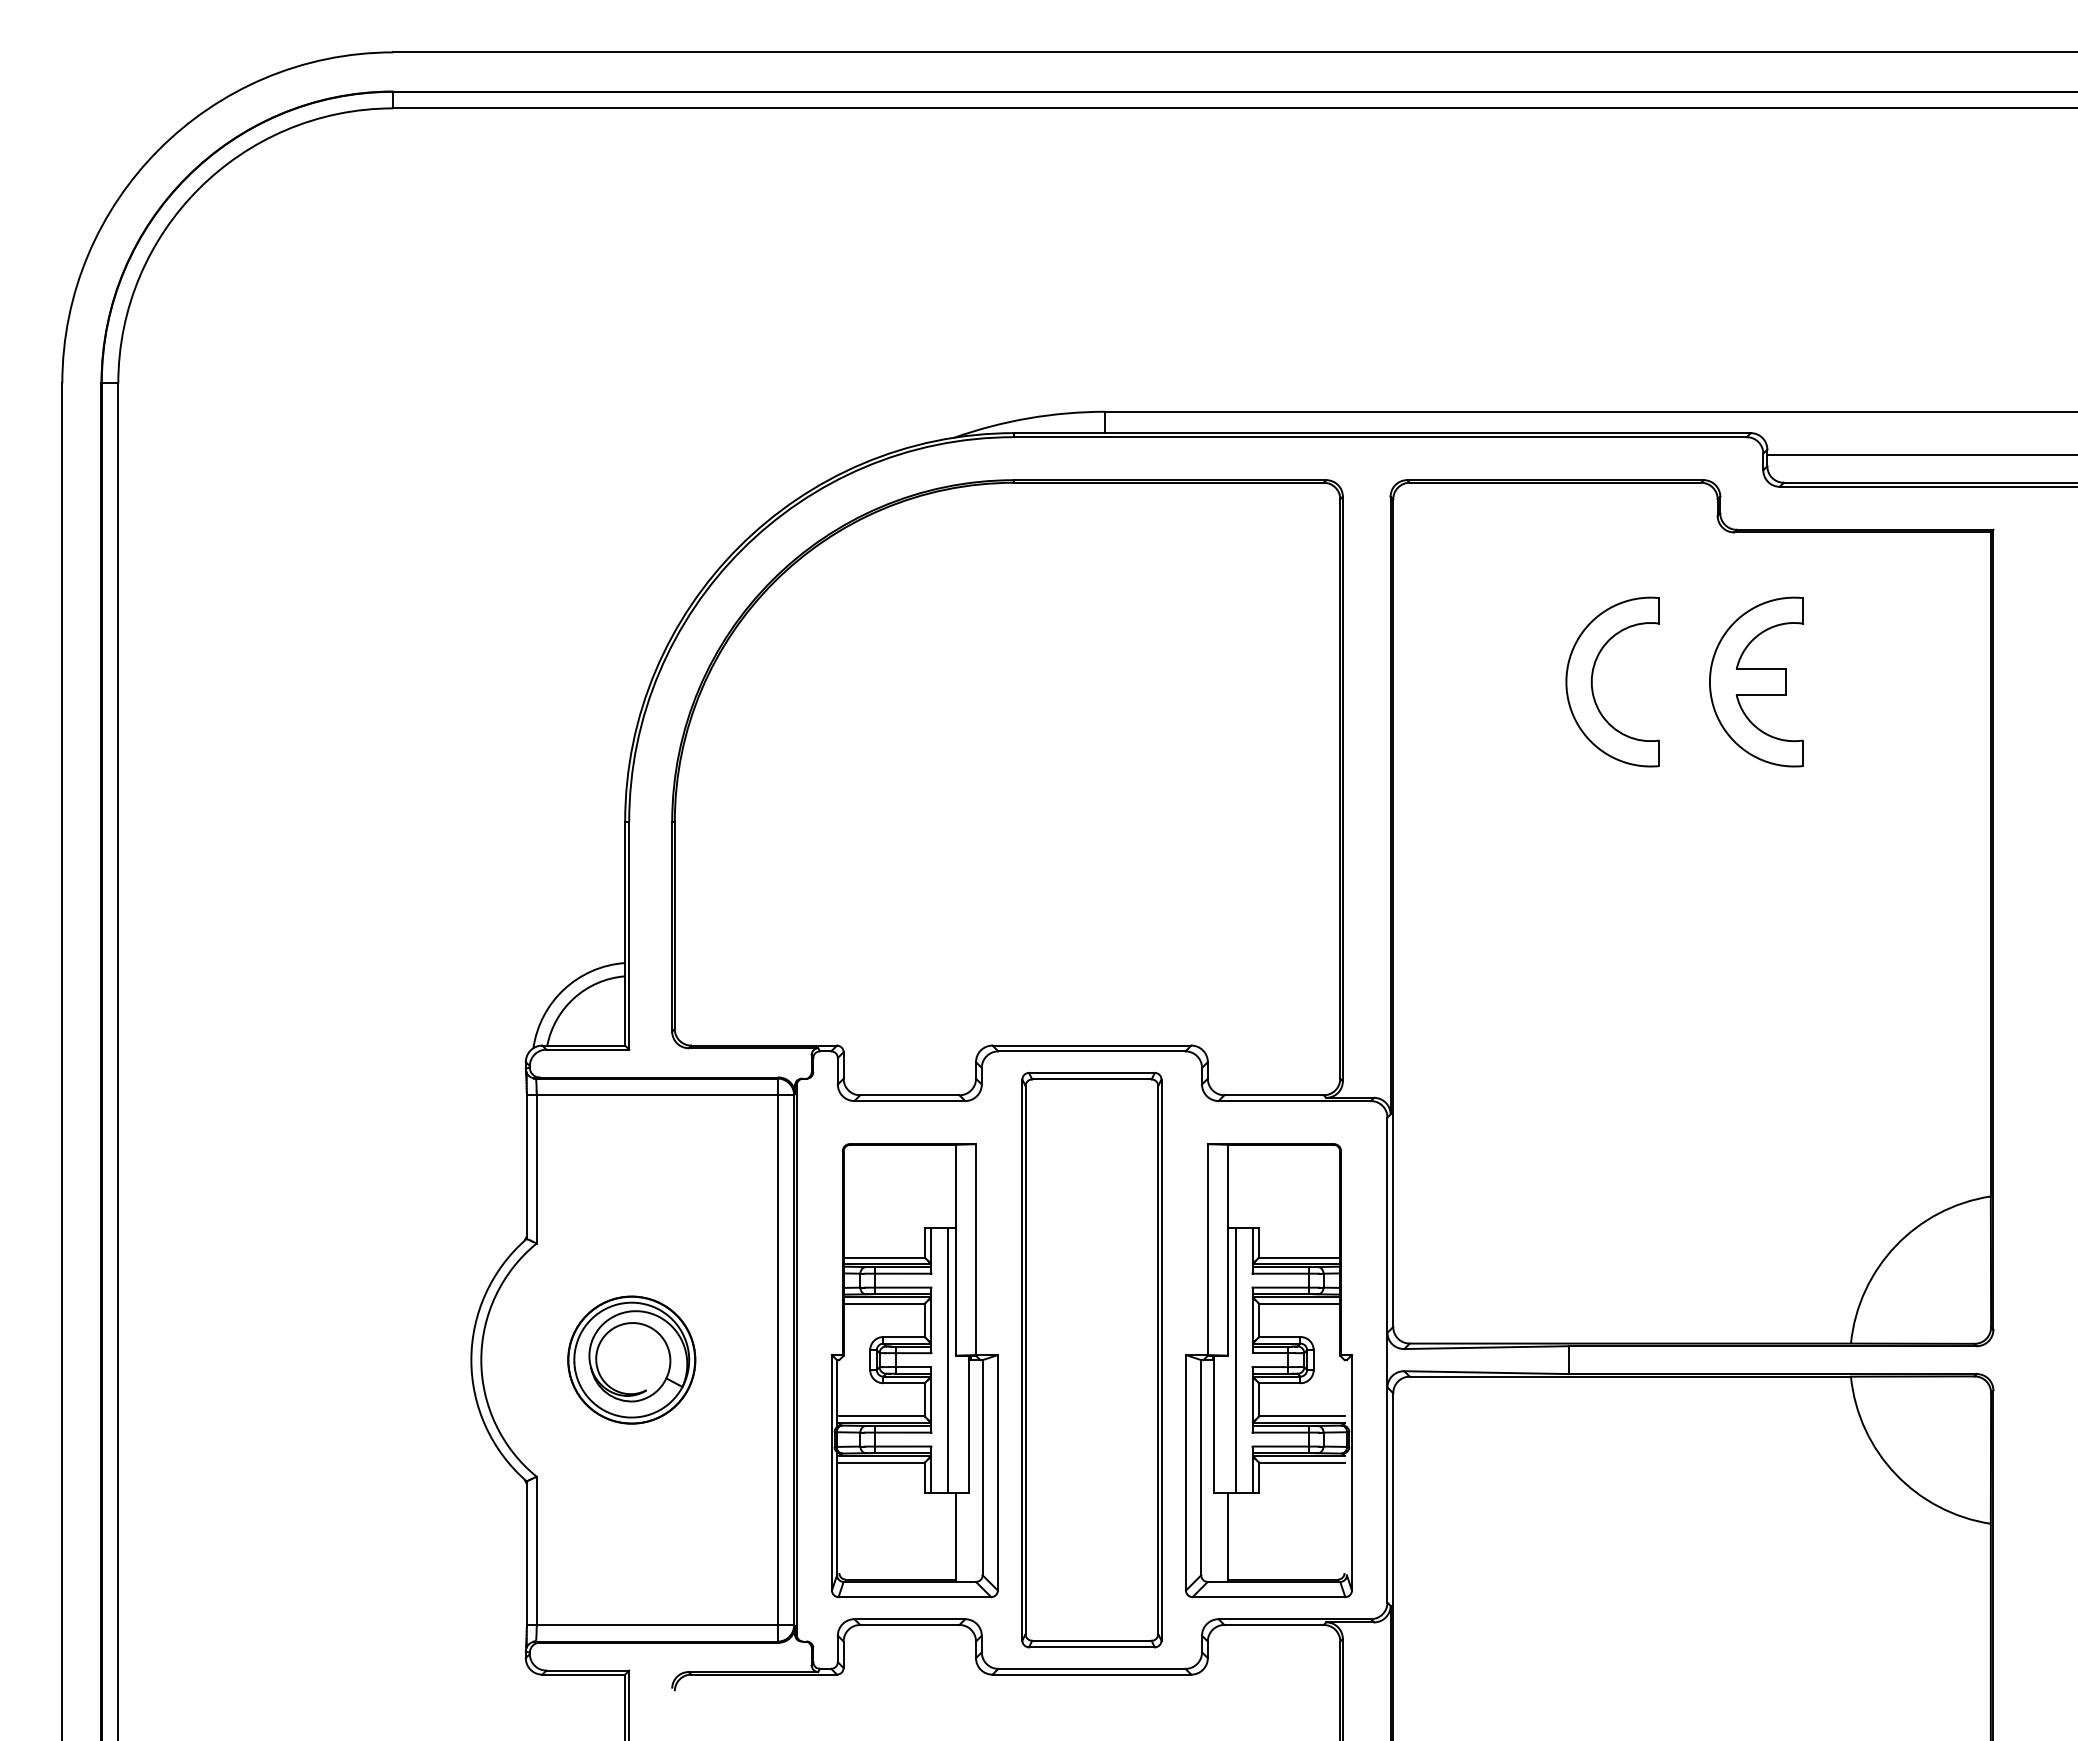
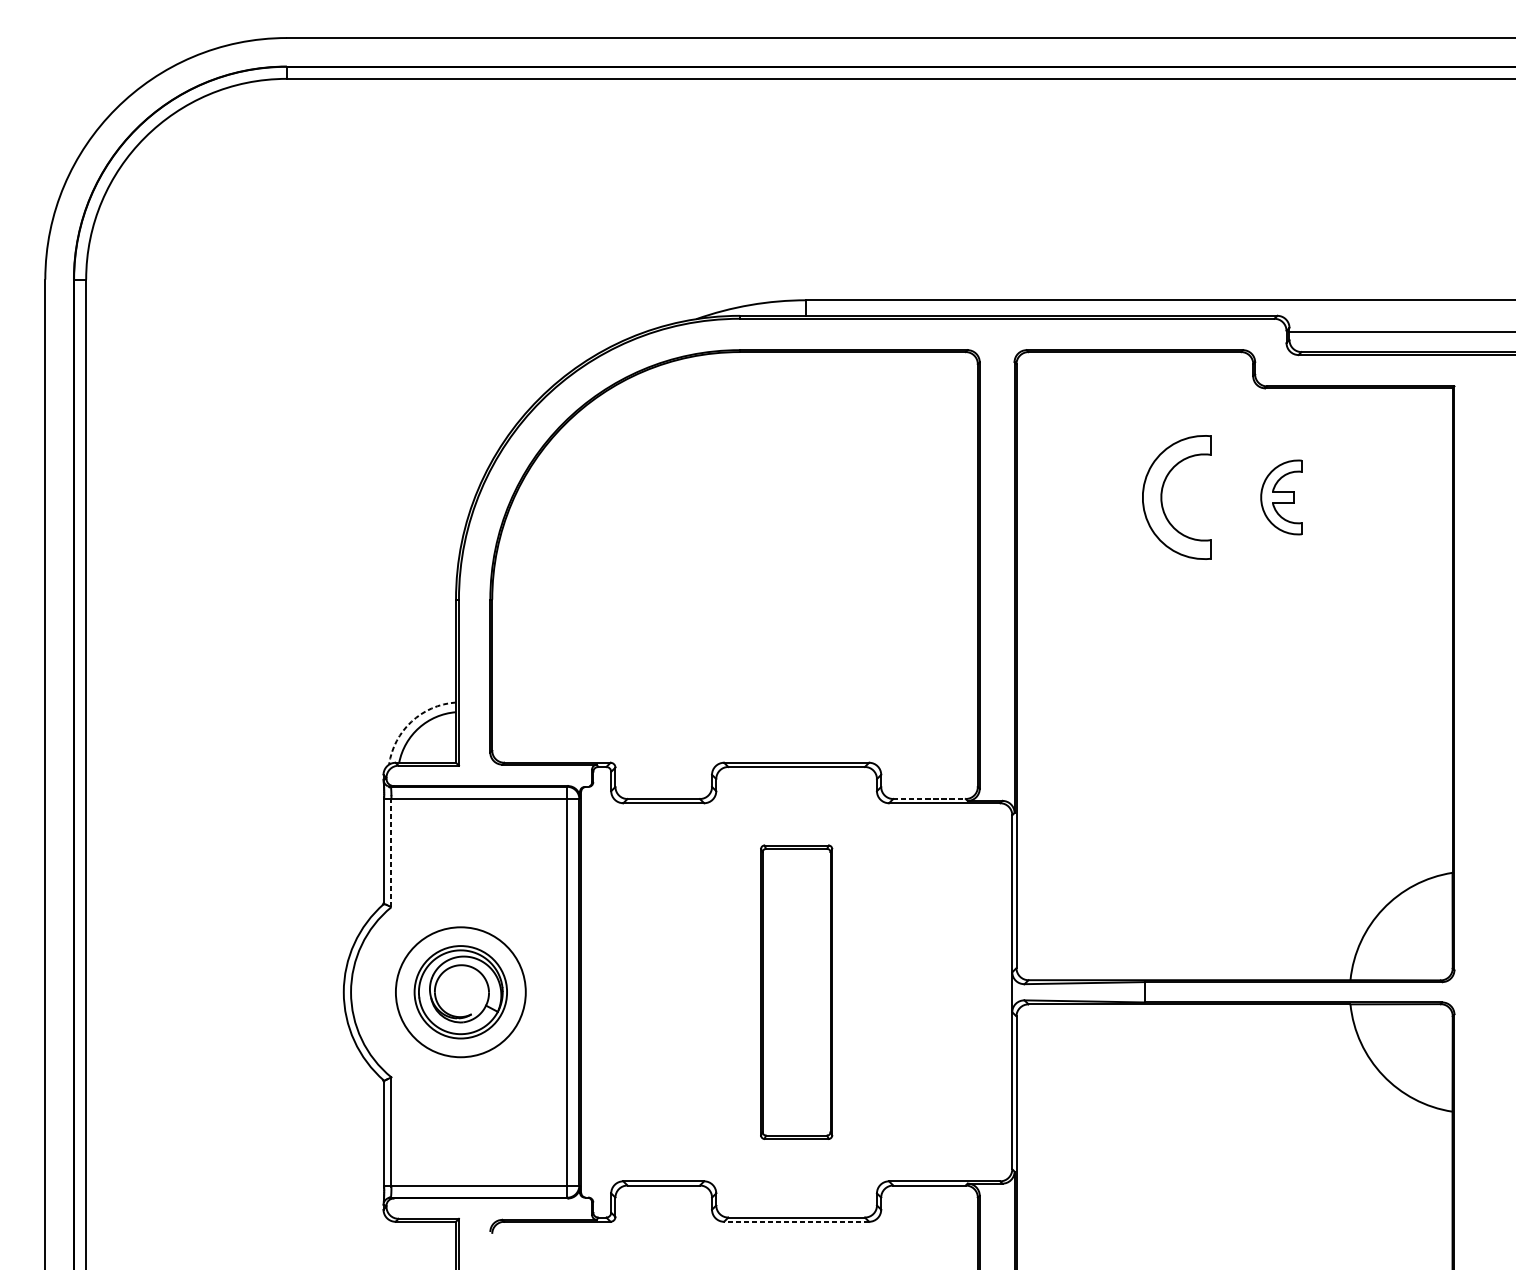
part: (1756, 681) -> (1281, 497), size x0.6
arc: (564, 989) -> (411, 721), solid -> dashed
line: (1274, 1095) -> (929, 799), solid -> dashed
line: (536, 1168) -> (391, 852), solid -> dashed
circle: (631, 1359) -> (460, 991), size x1.4
part: (1091, 1359) -> (796, 991), size x0.7
part: (914, 1370) -> (667, 999), removed
part: (1268, 1370) -> (925, 999), removed
line: (1091, 1674) -> (796, 1221), solid -> dashed

